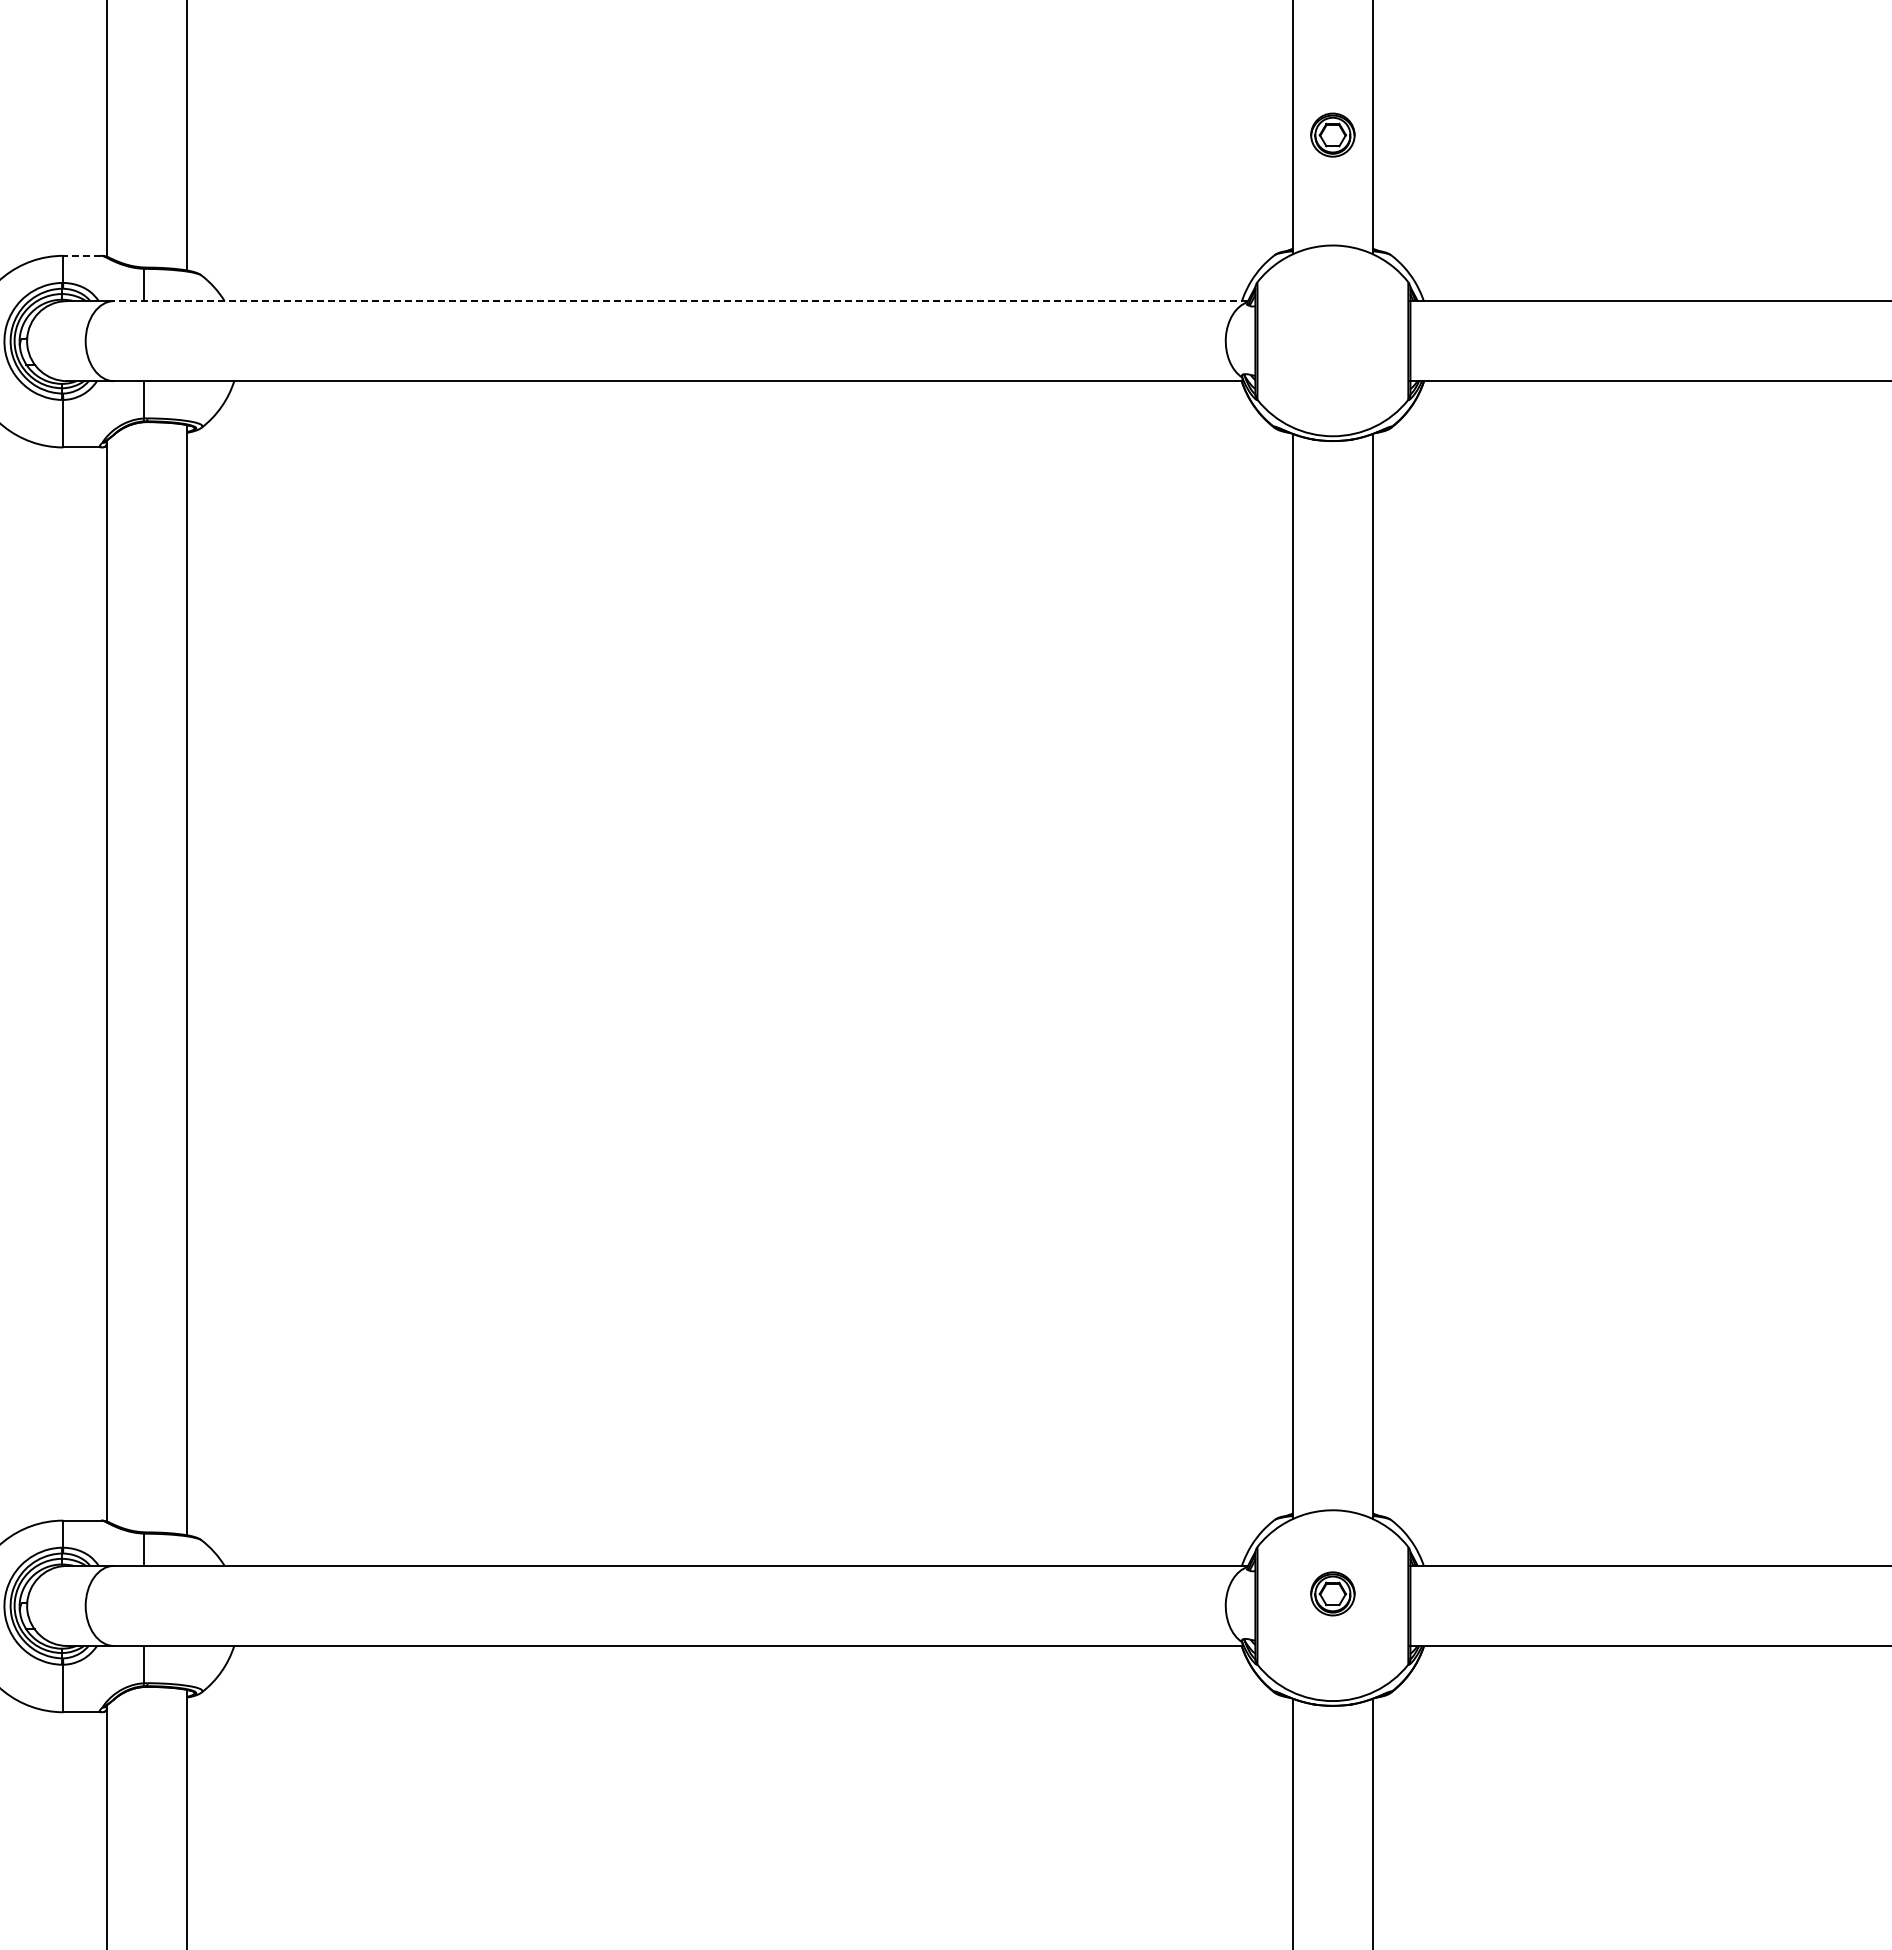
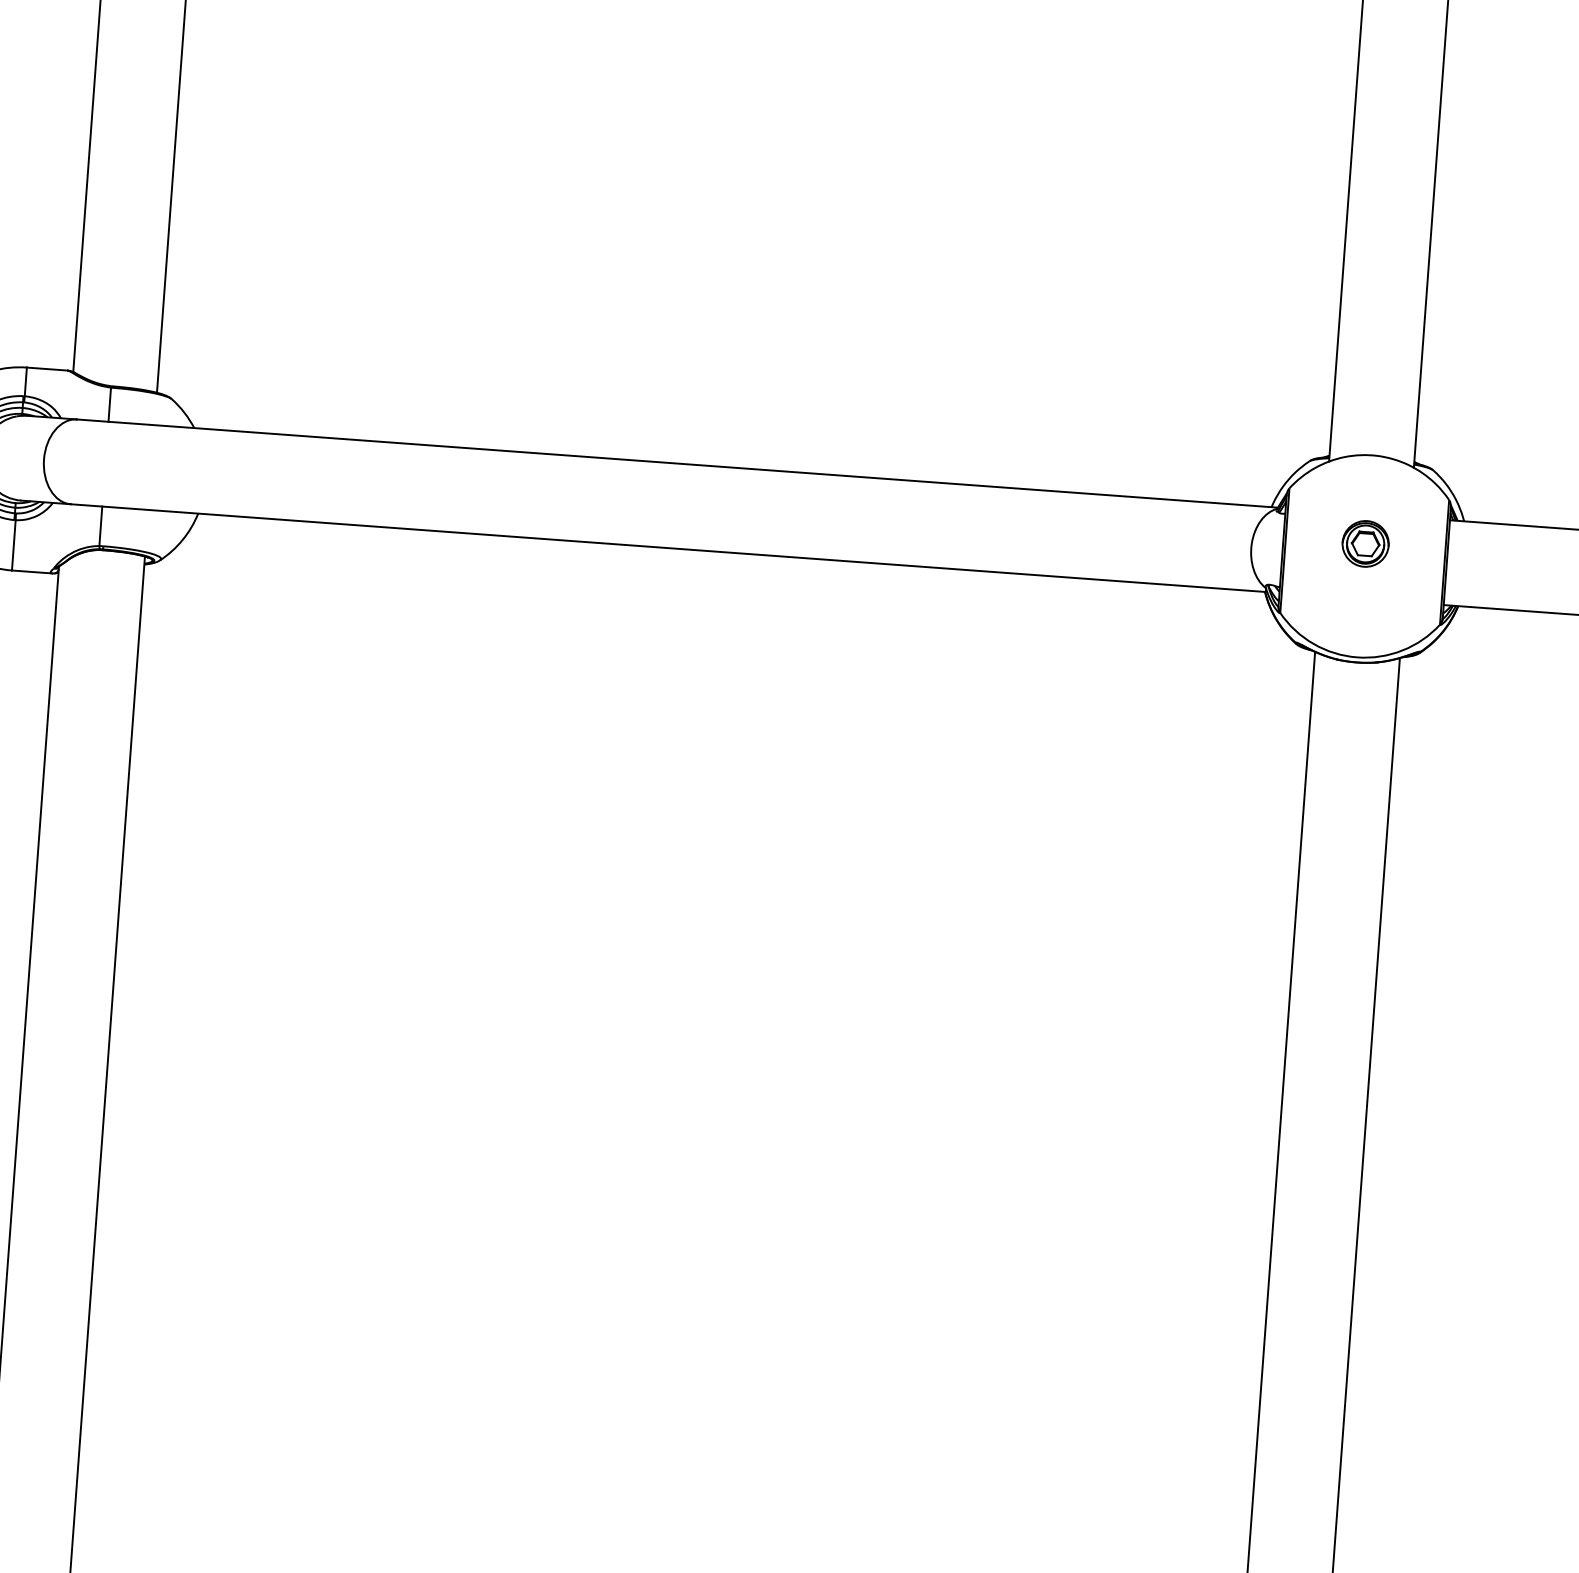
part: (1332, 134) -> (1365, 543), moved
line: (82, 255) -> (47, 368), dashed -> solid
line: (680, 301) -> (676, 463), dashed -> solid

